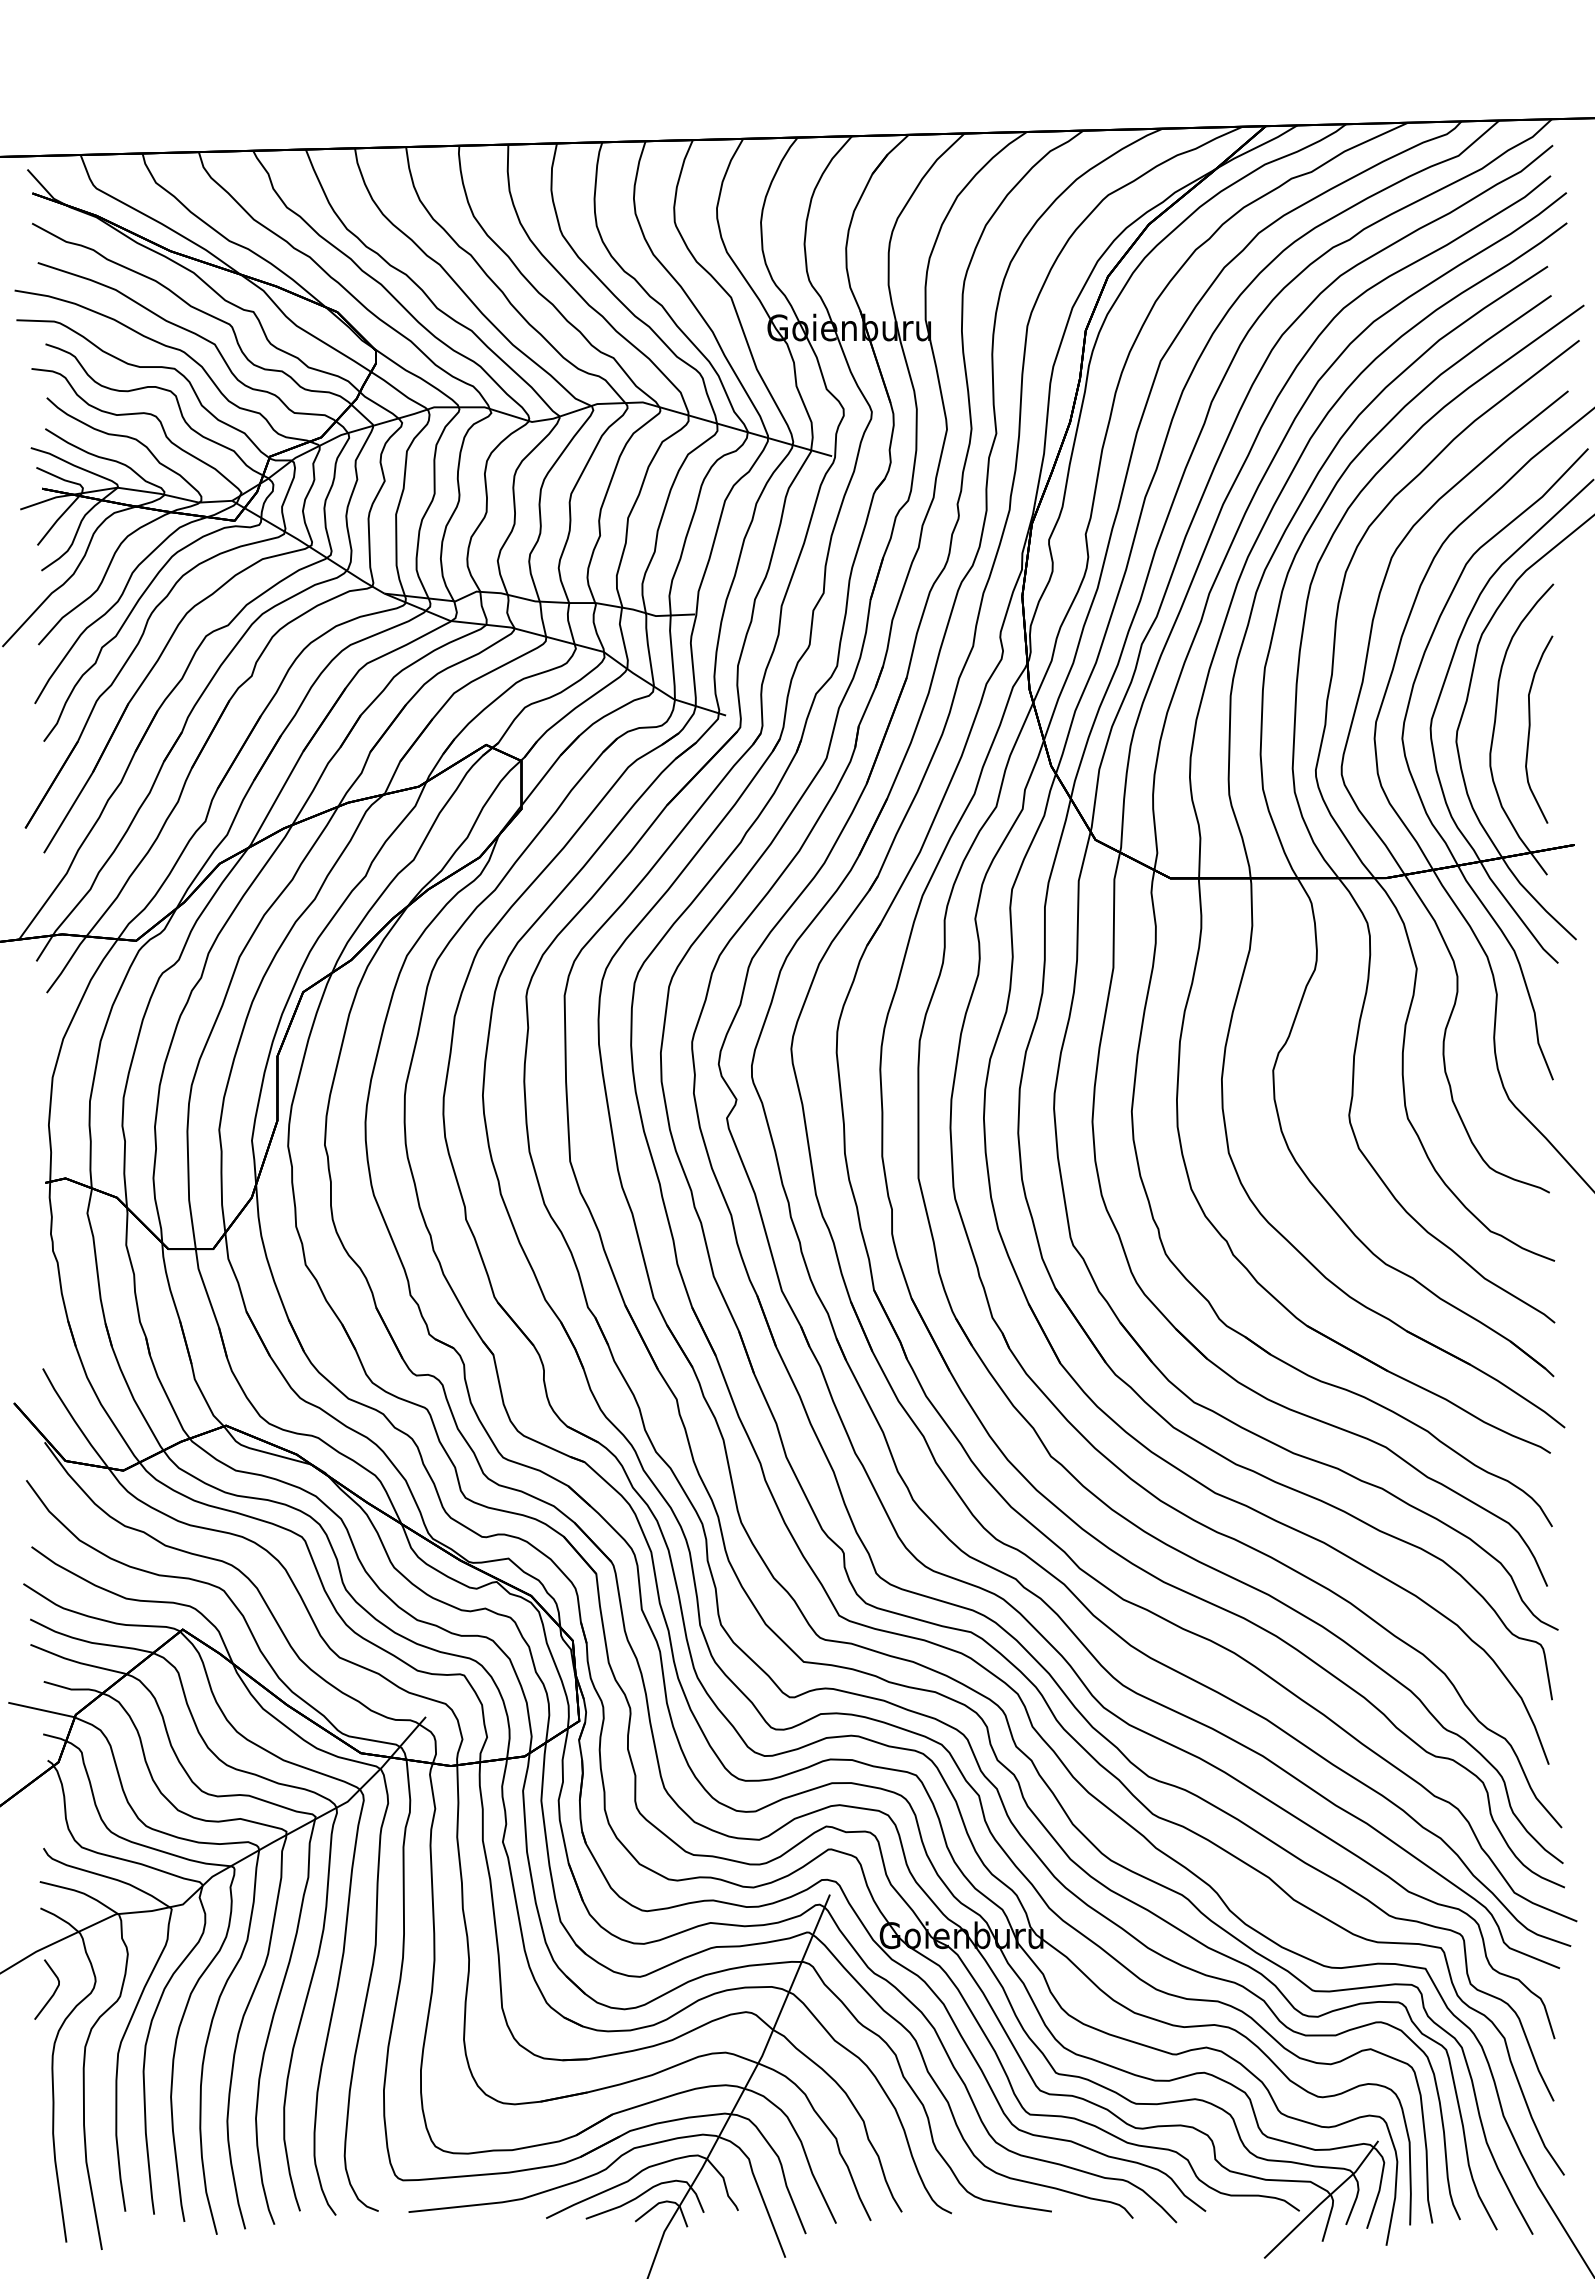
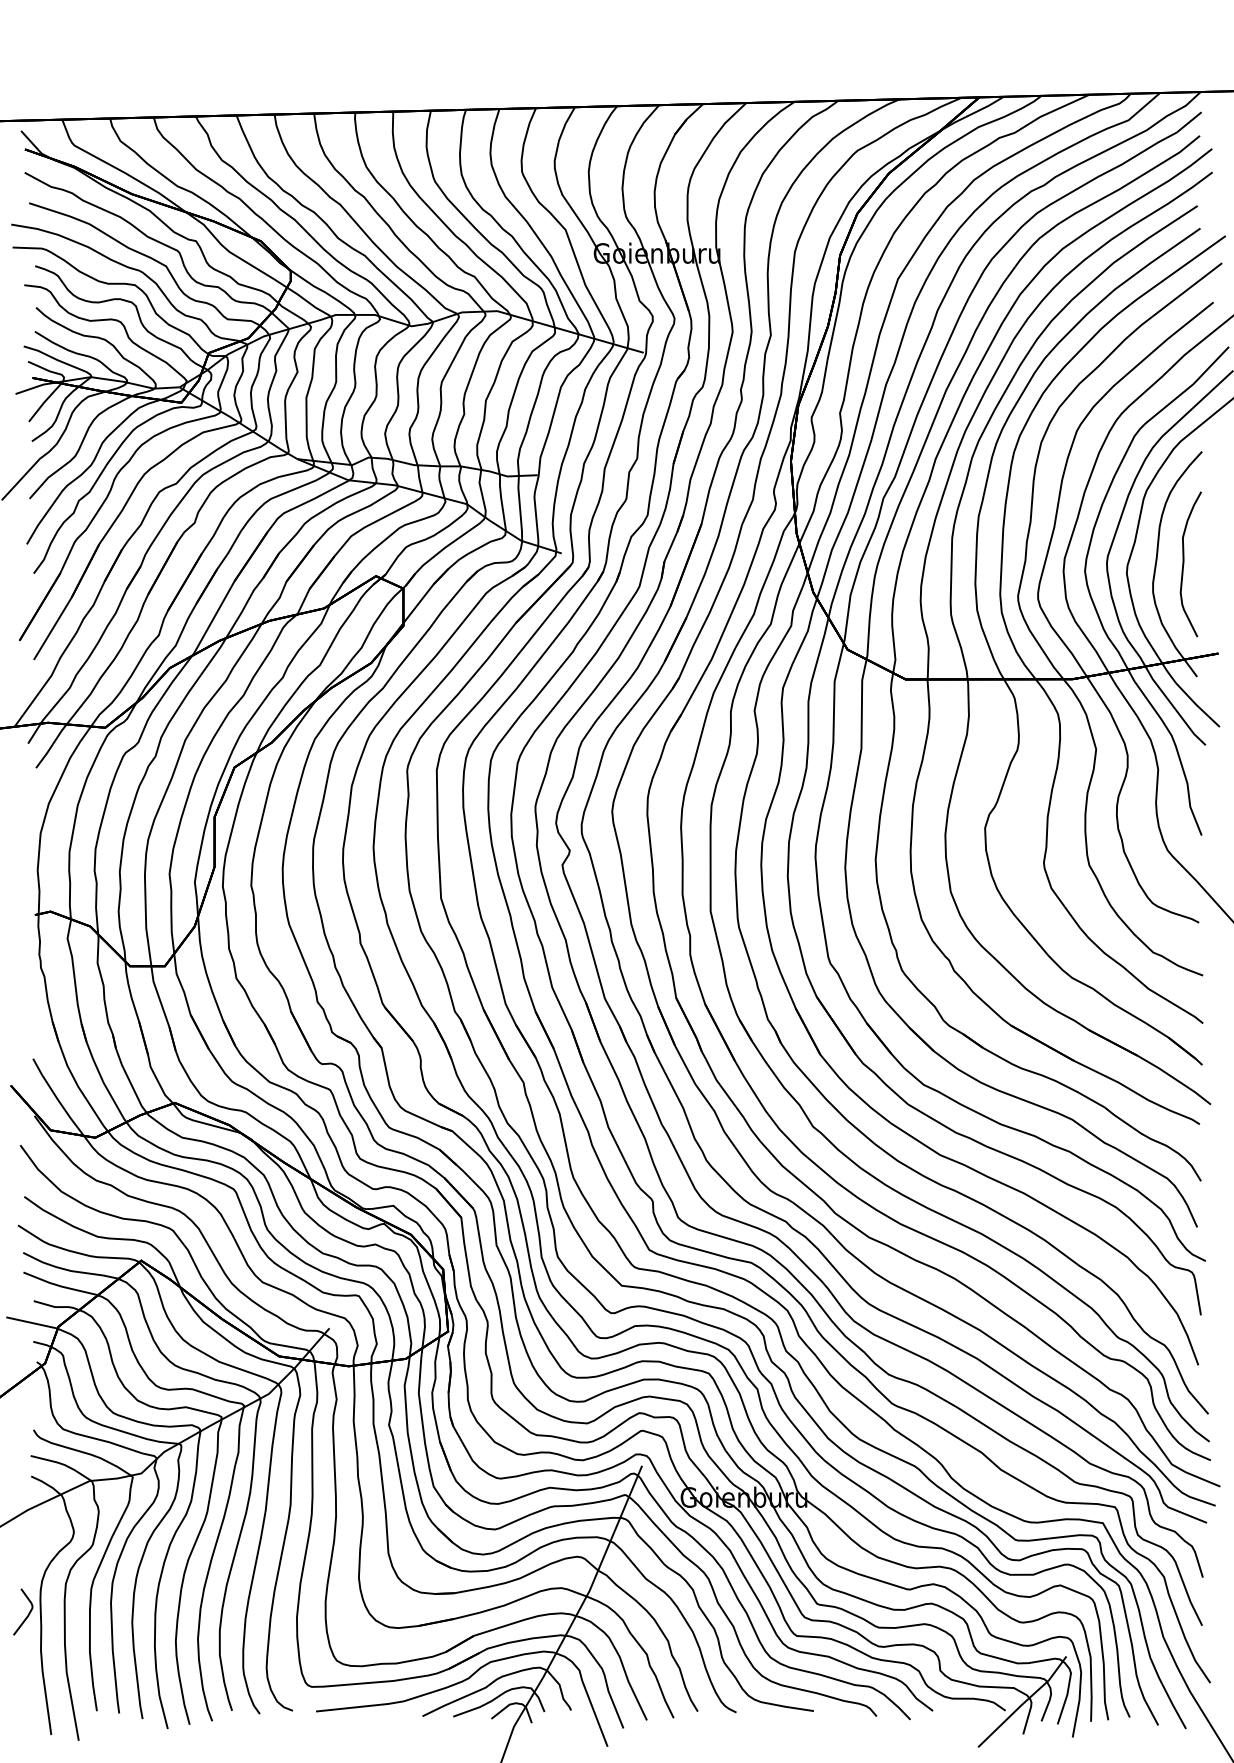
curve: (53, 1992) -> (28, 1614), moved

